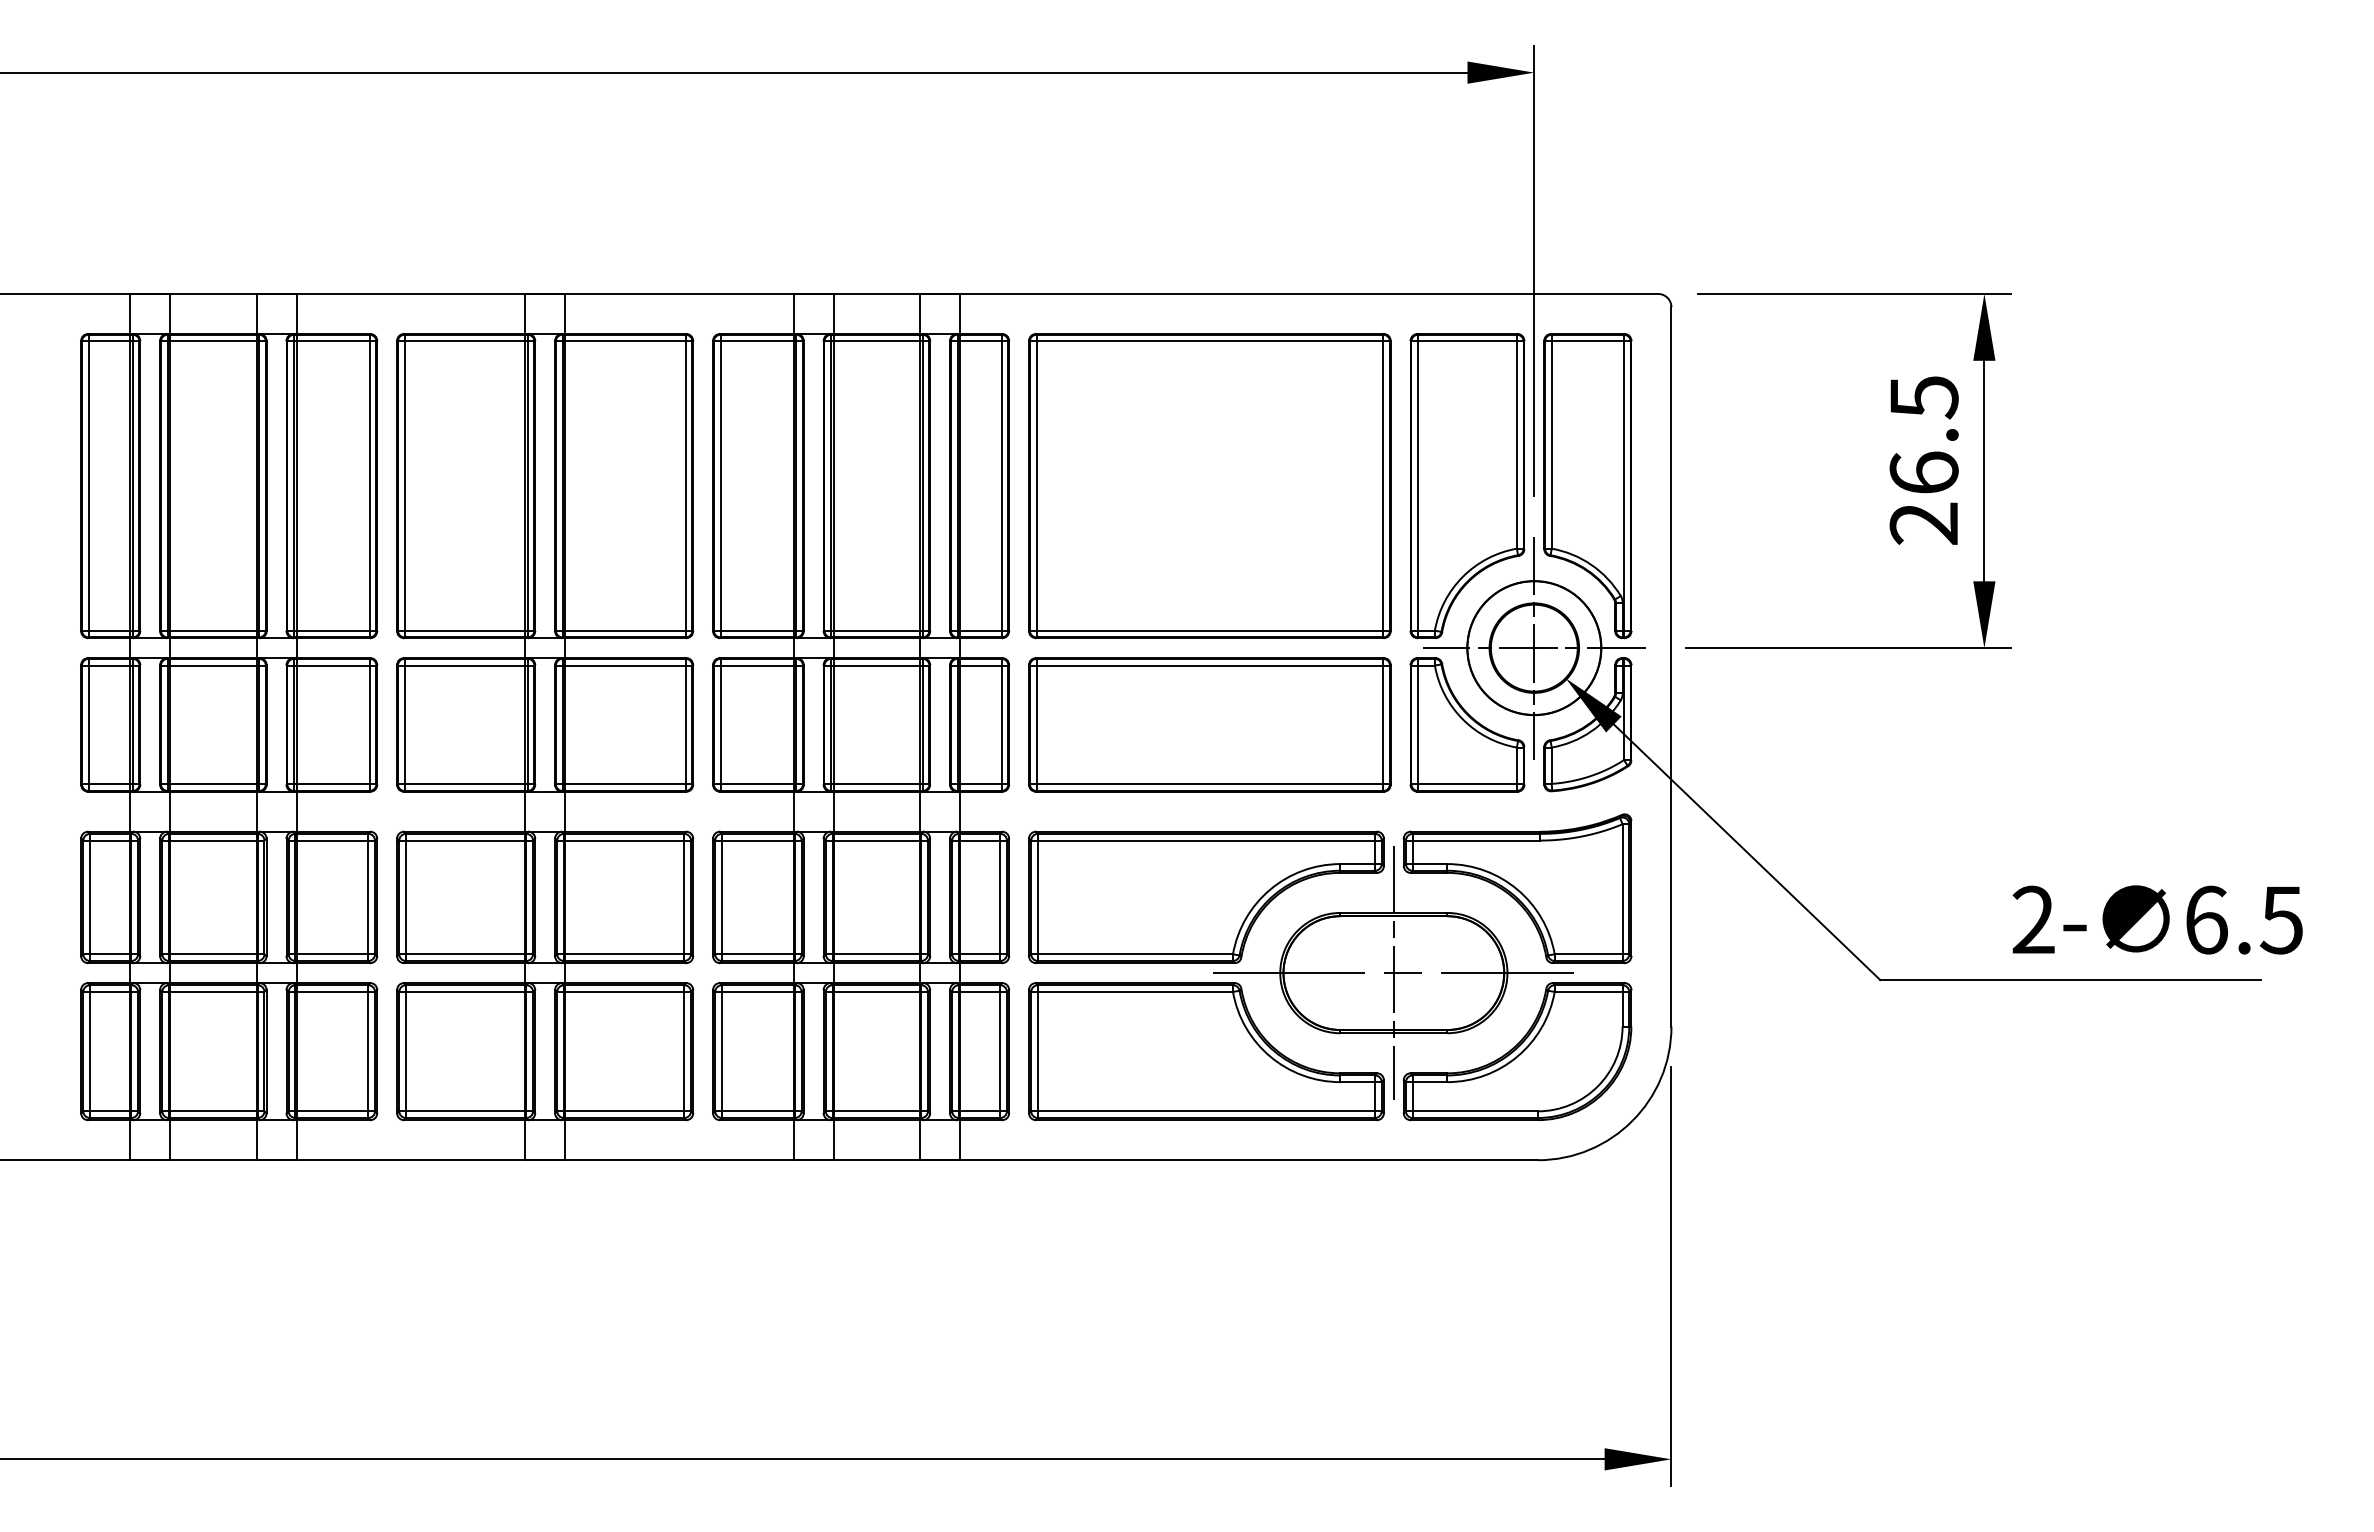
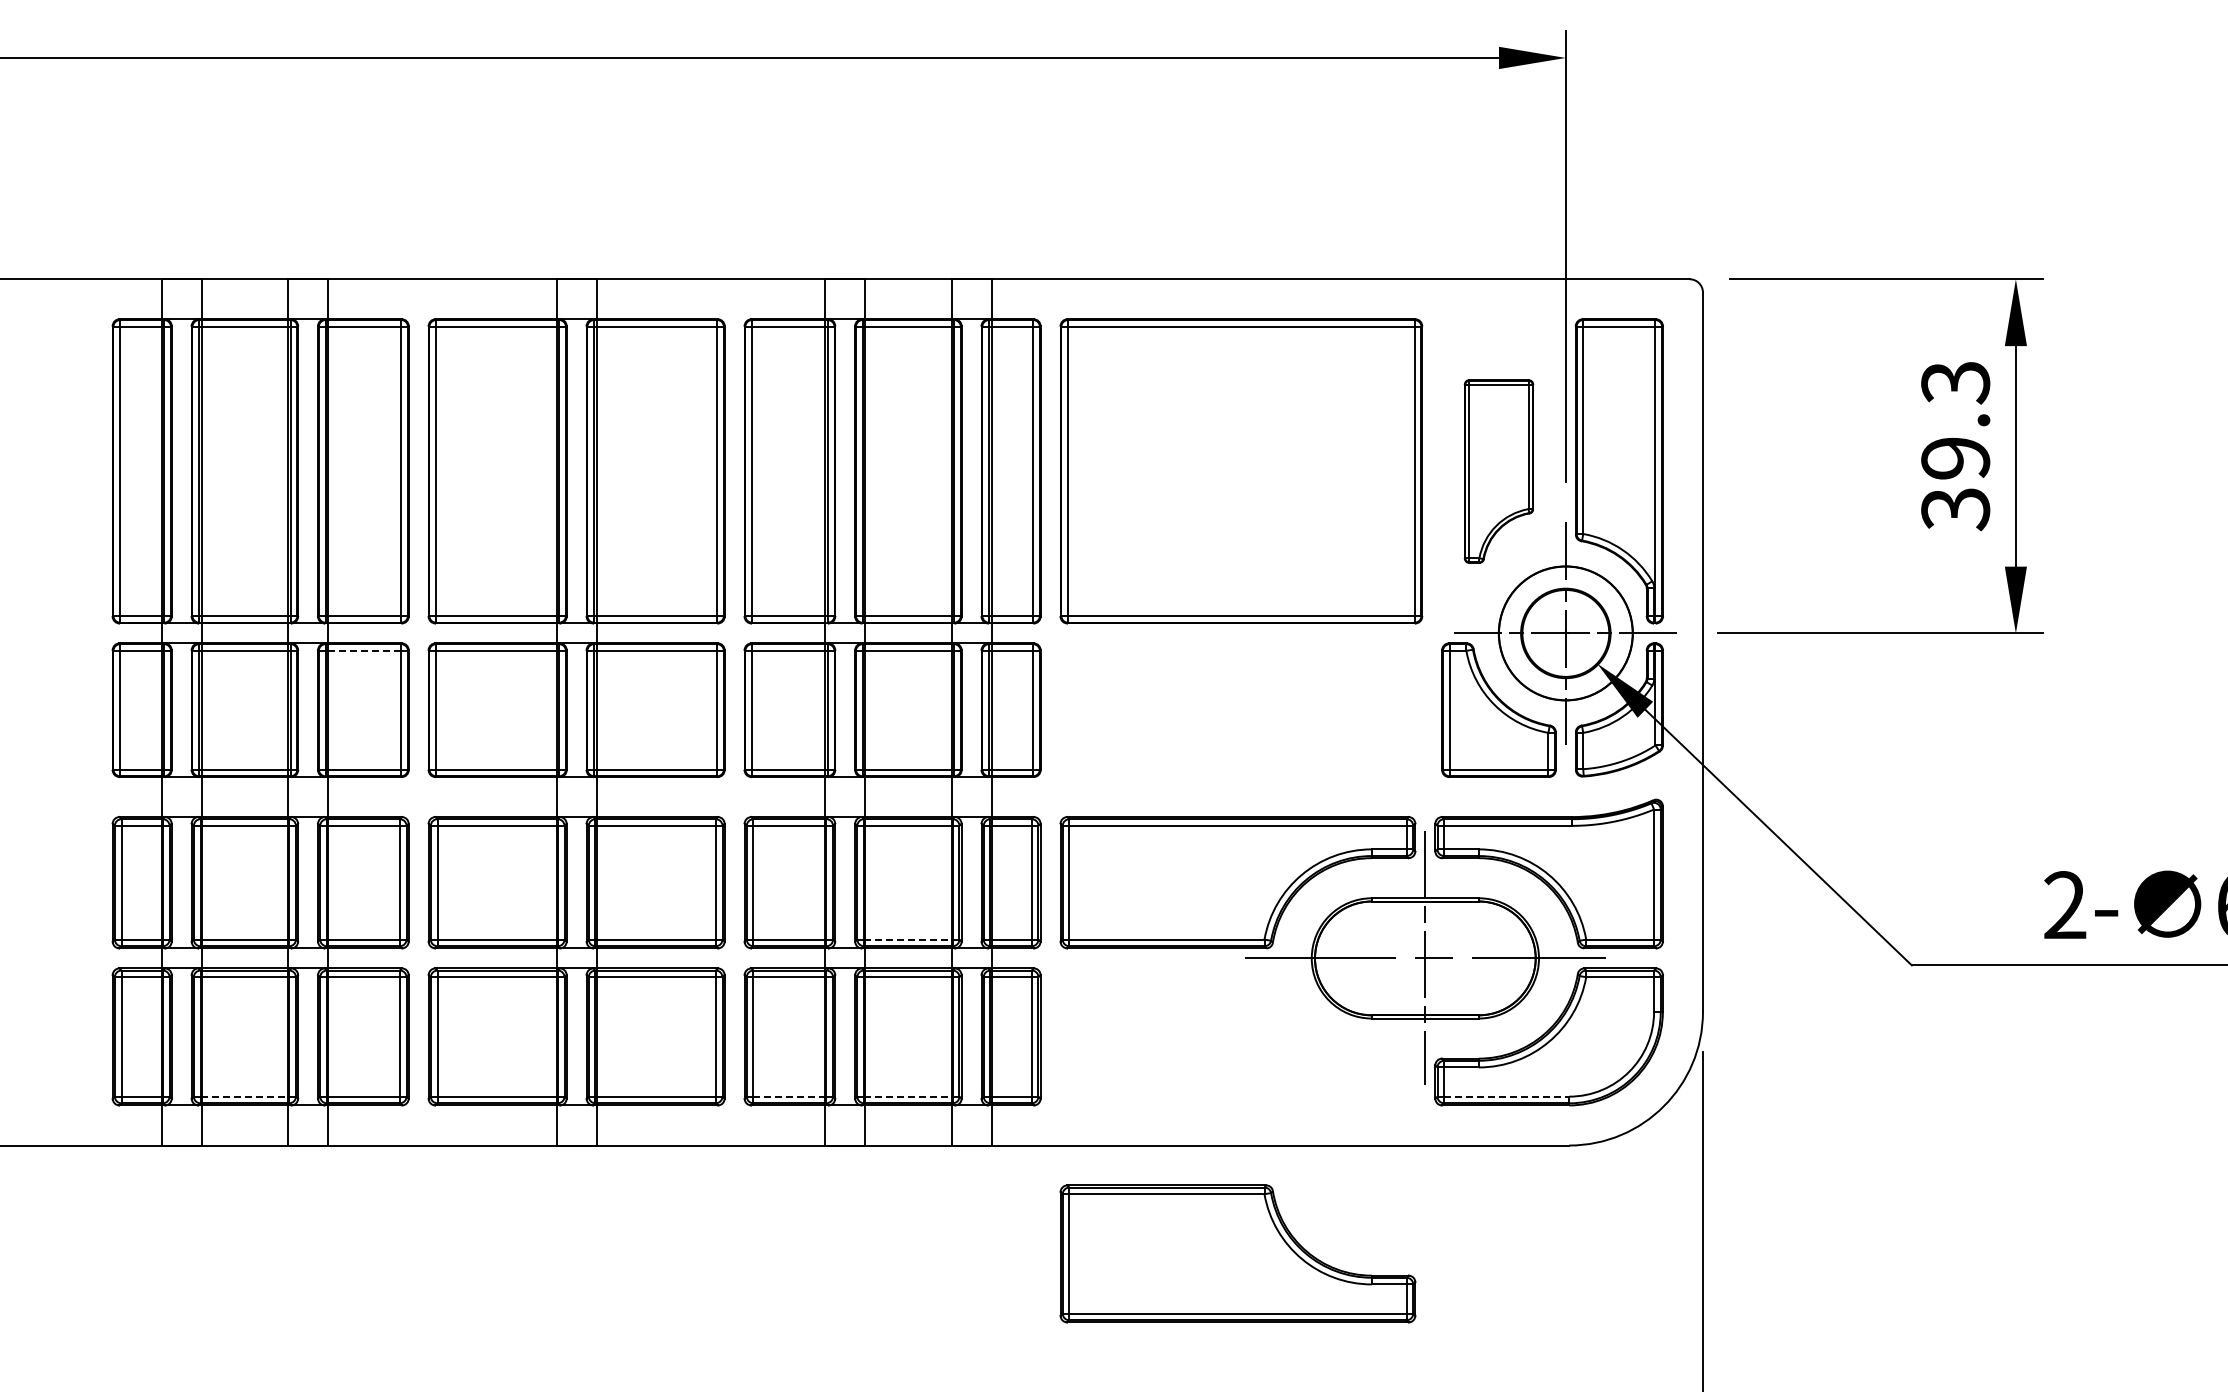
text: (1923, 460) -> (1955, 445), 26.5 -> 39.3
part: (1467, 486) -> (1499, 471), size x0.6
line: (331, 665) -> (363, 650), solid -> dashed
part: (1209, 724) -> (1241, 709), removed
line: (877, 954) -> (909, 939), solid -> dashed
part: (1206, 1051) -> (1238, 1253), moved
line: (213, 1111) -> (245, 1096), solid -> dashed
line: (758, 1111) -> (790, 1096), solid -> dashed
line: (877, 1111) -> (909, 1096), solid -> dashed
line: (1475, 1111) -> (1507, 1096), solid -> dashed

